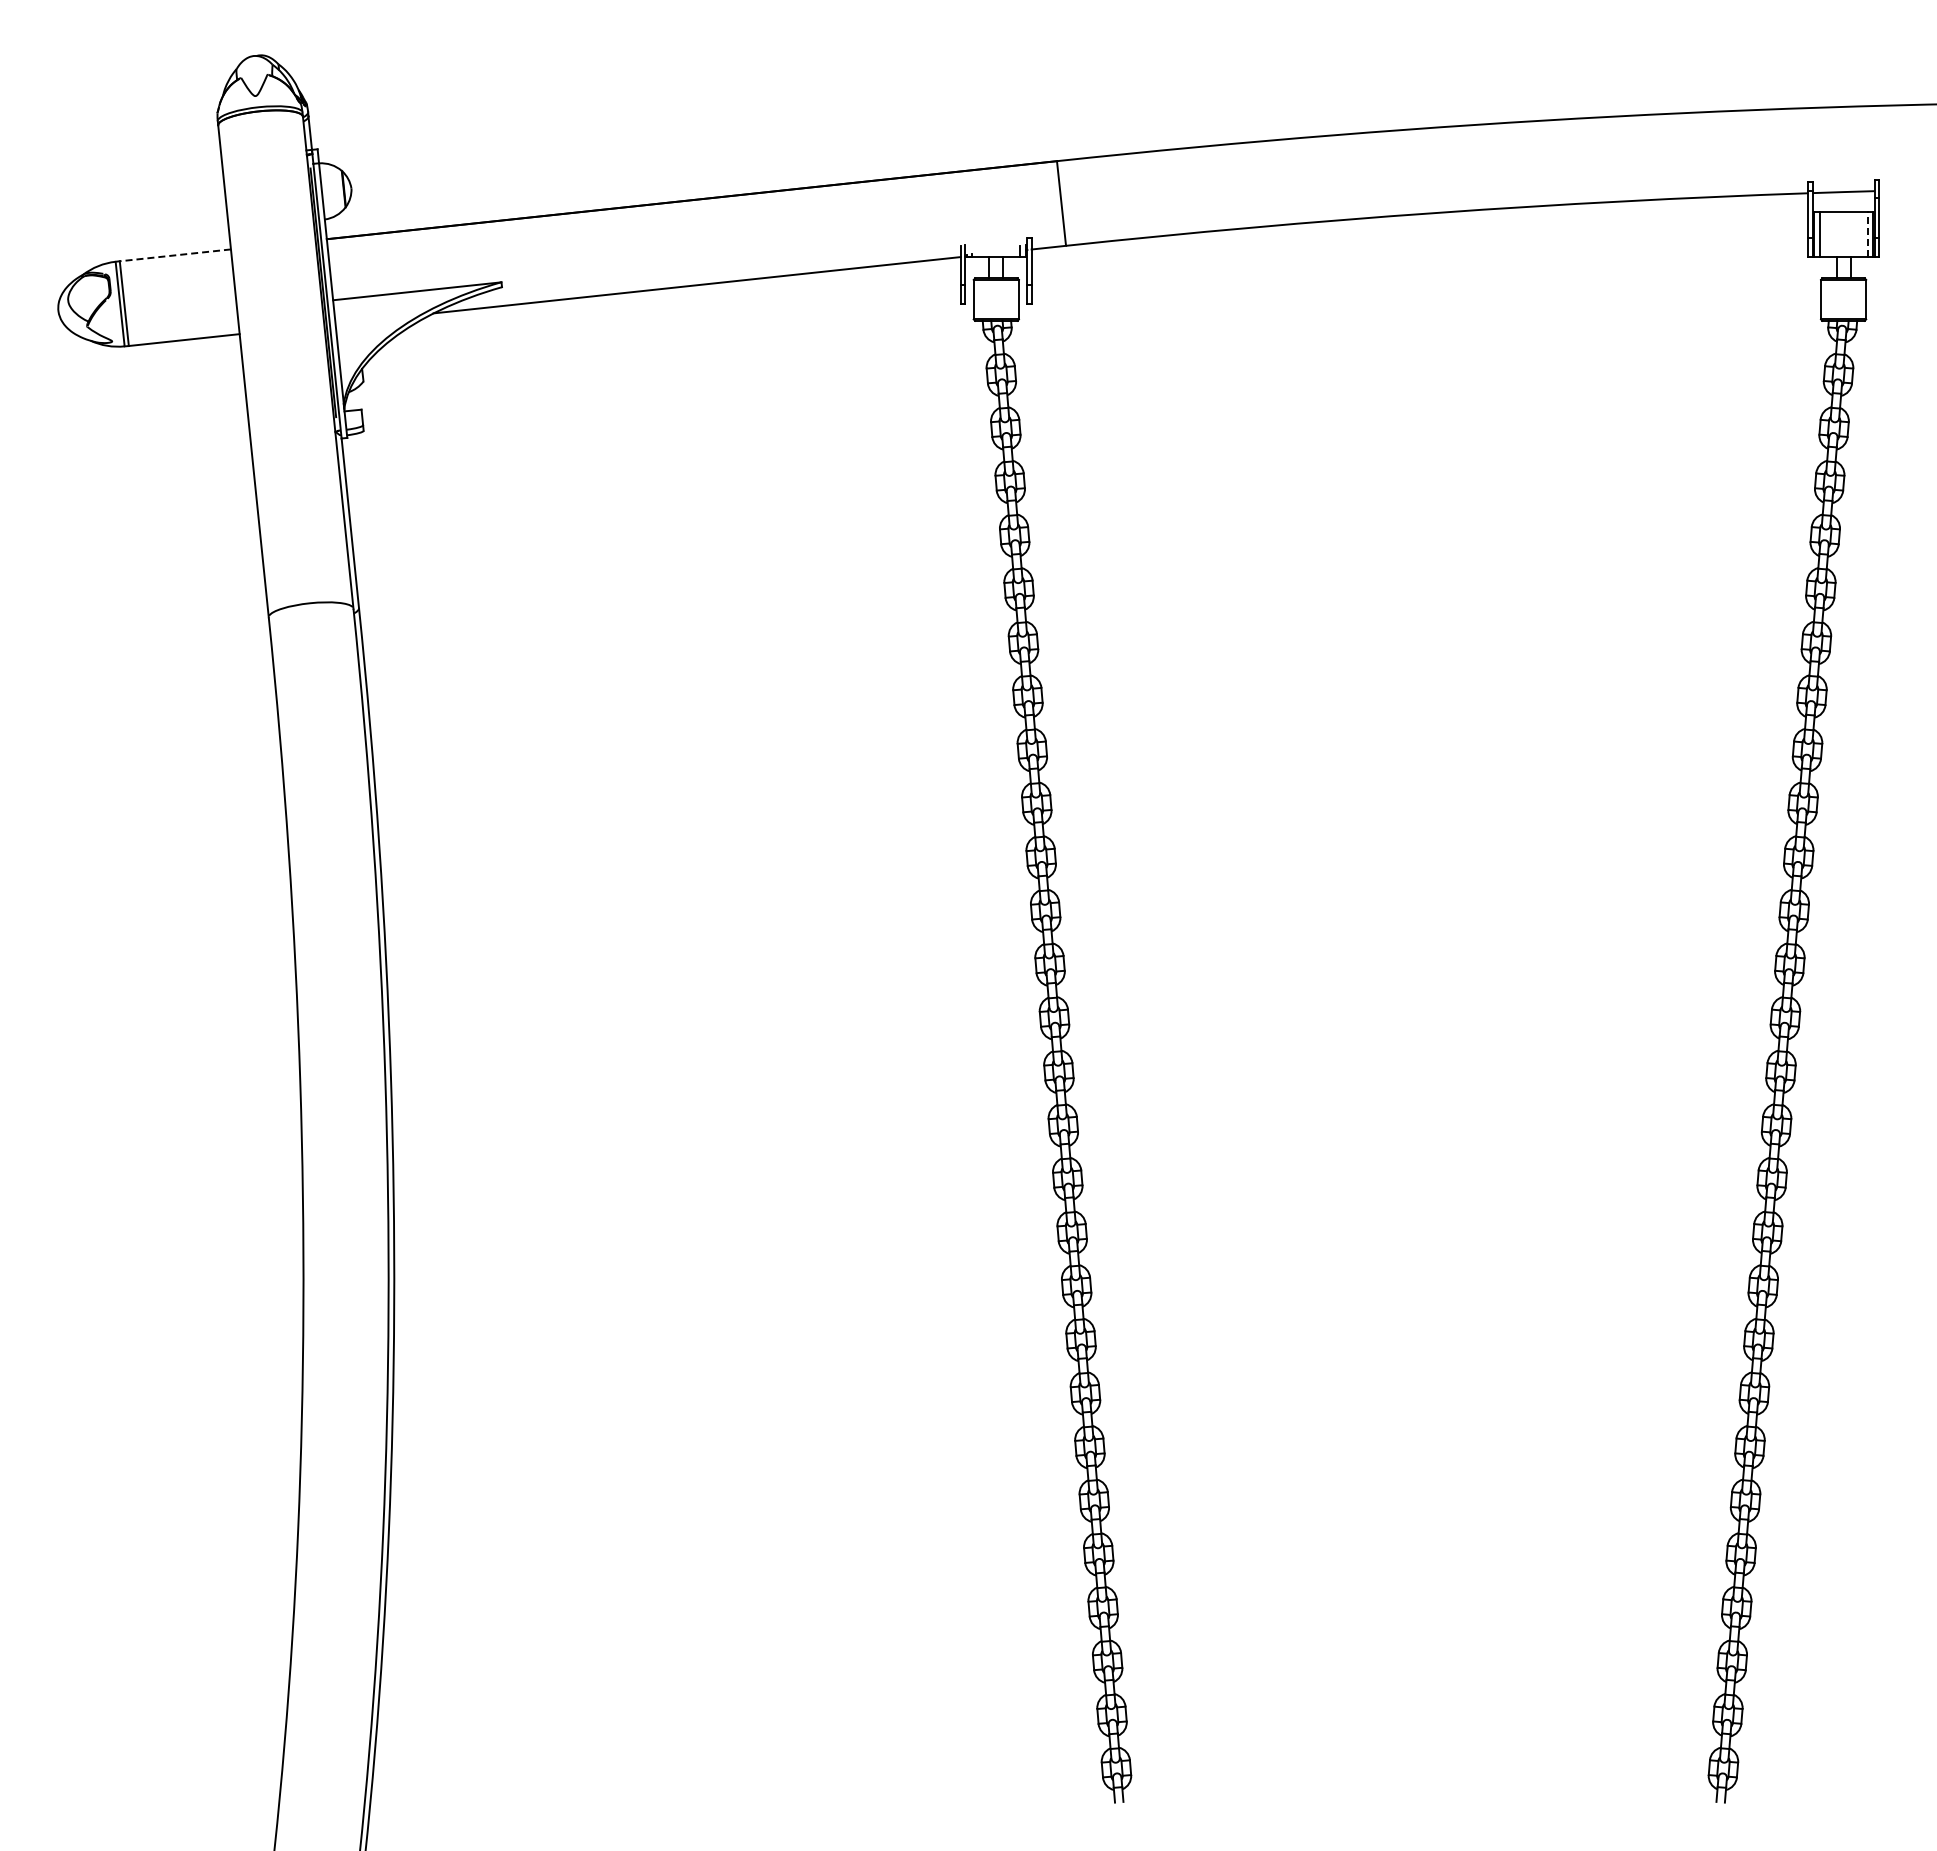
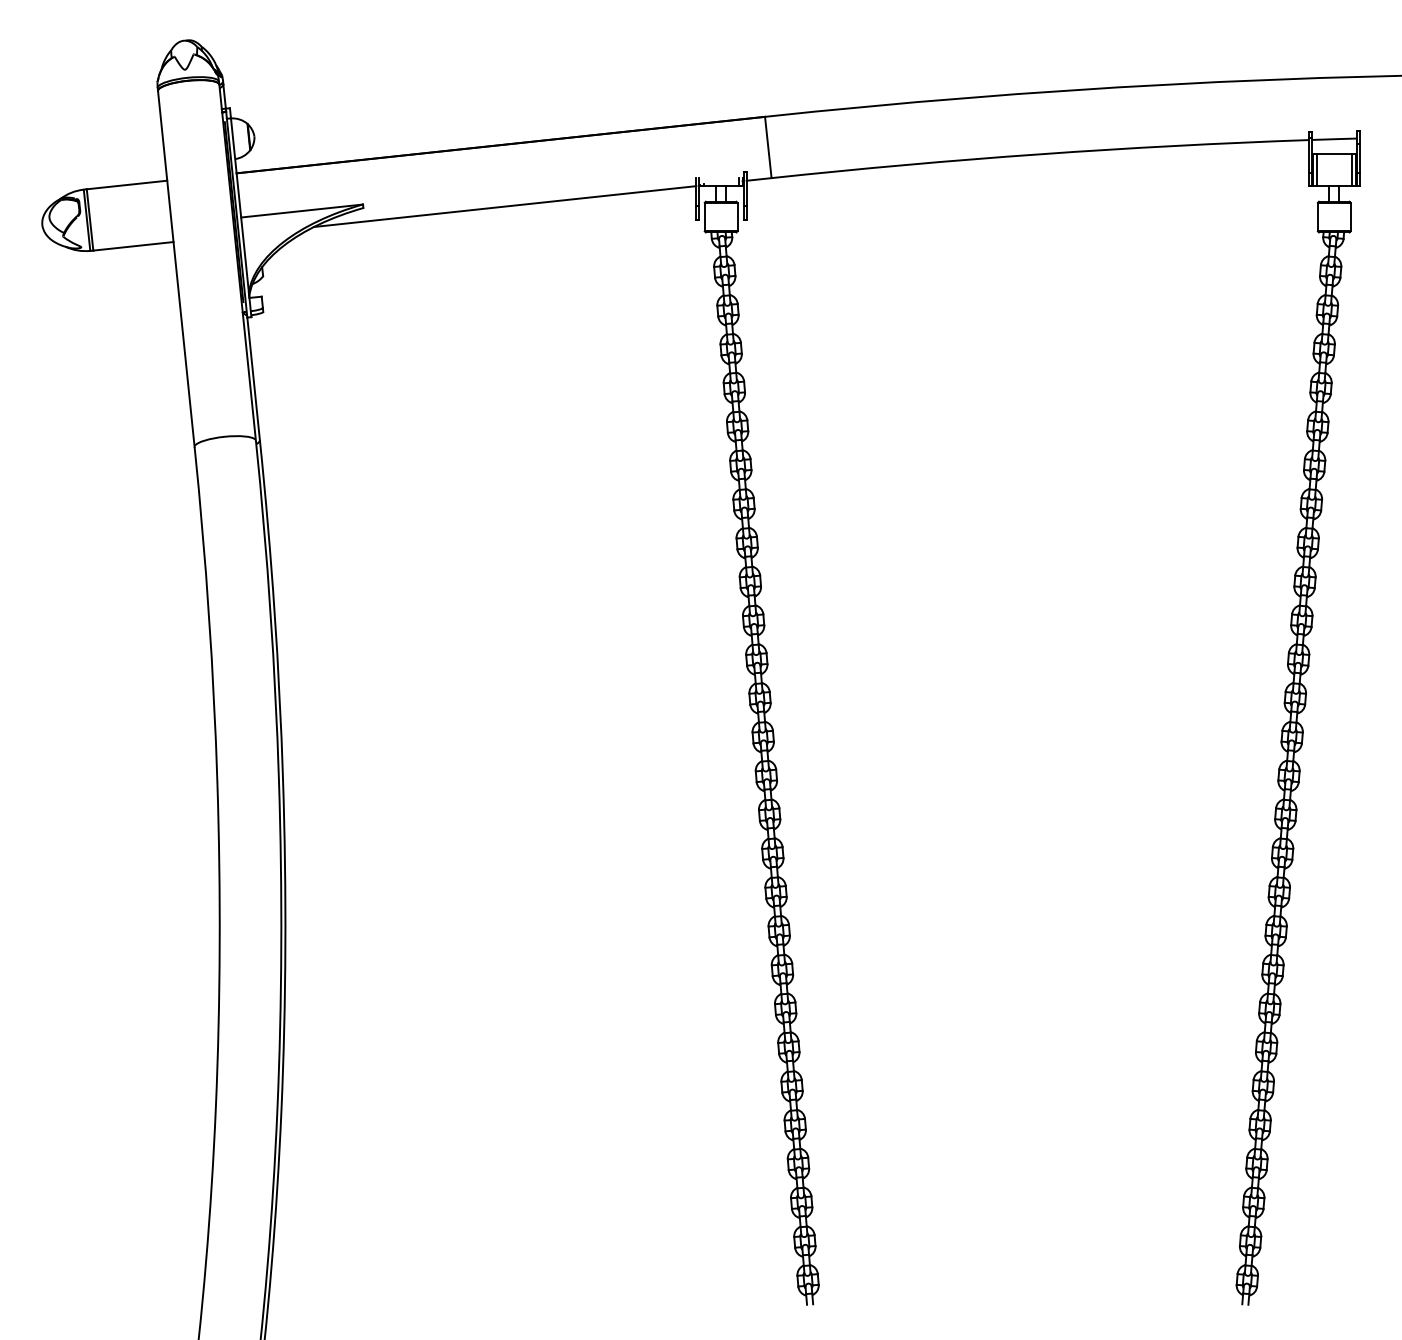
line: (1867, 234) -> (1351, 169), dashed -> solid
line: (175, 255) -> (127, 185), dashed -> solid

